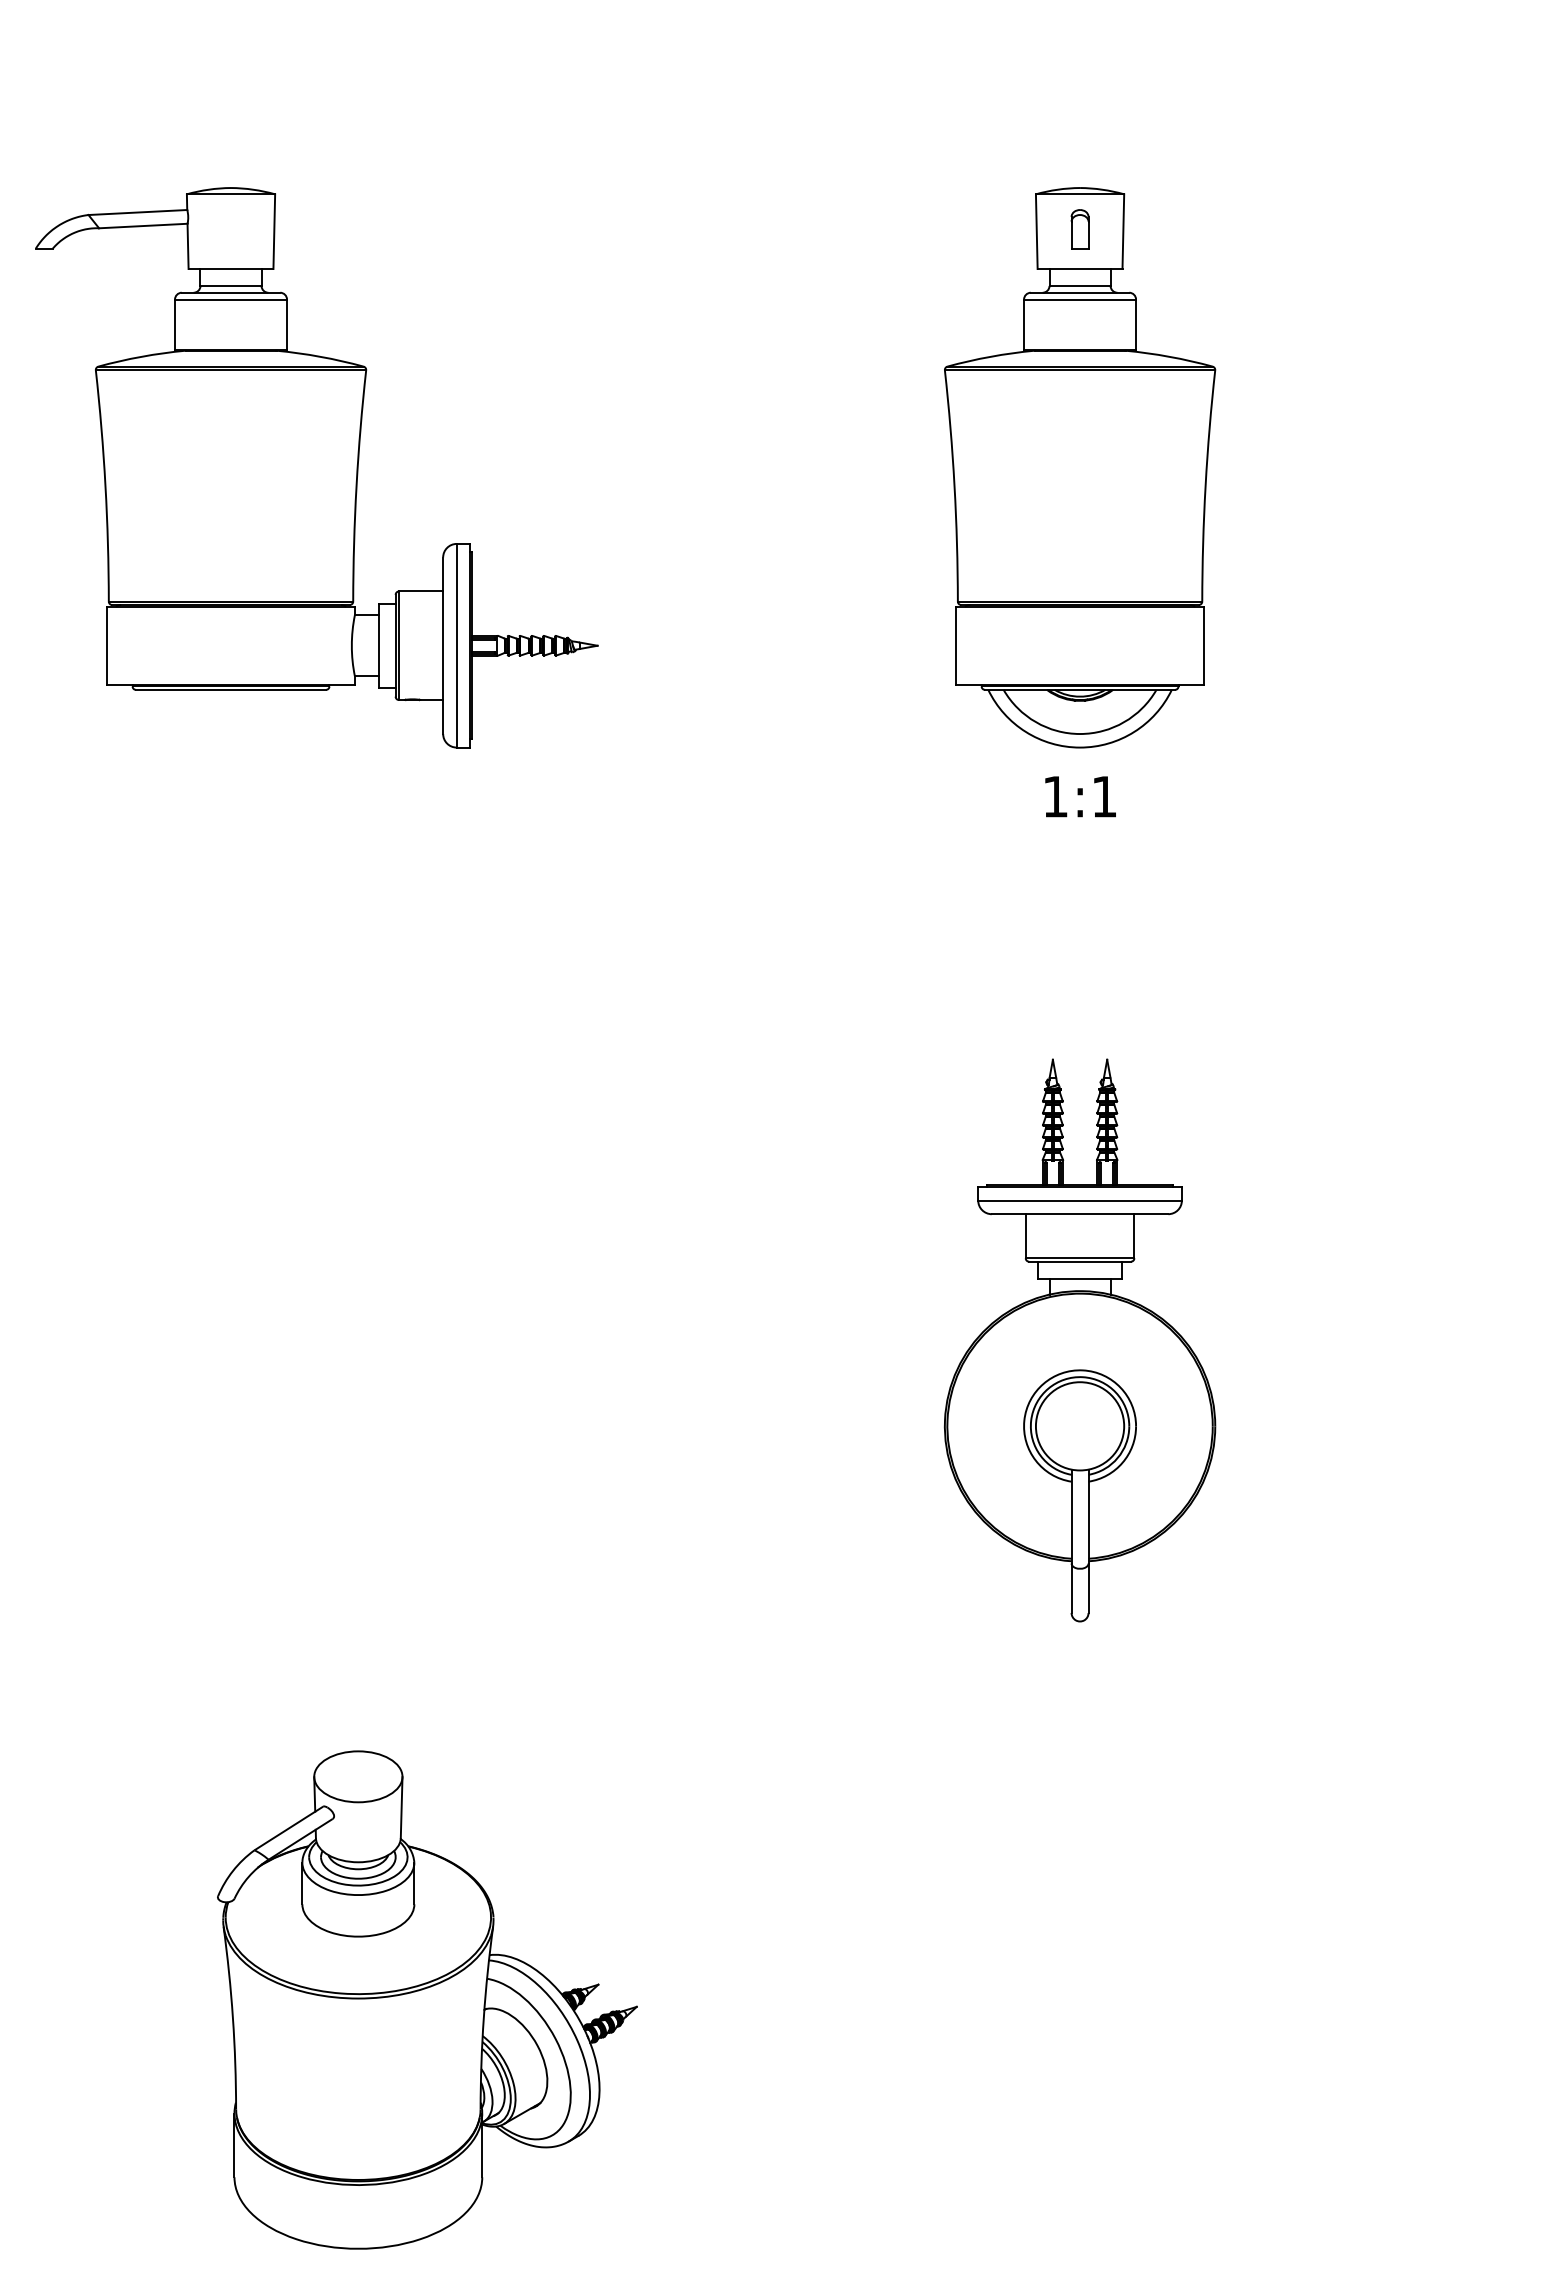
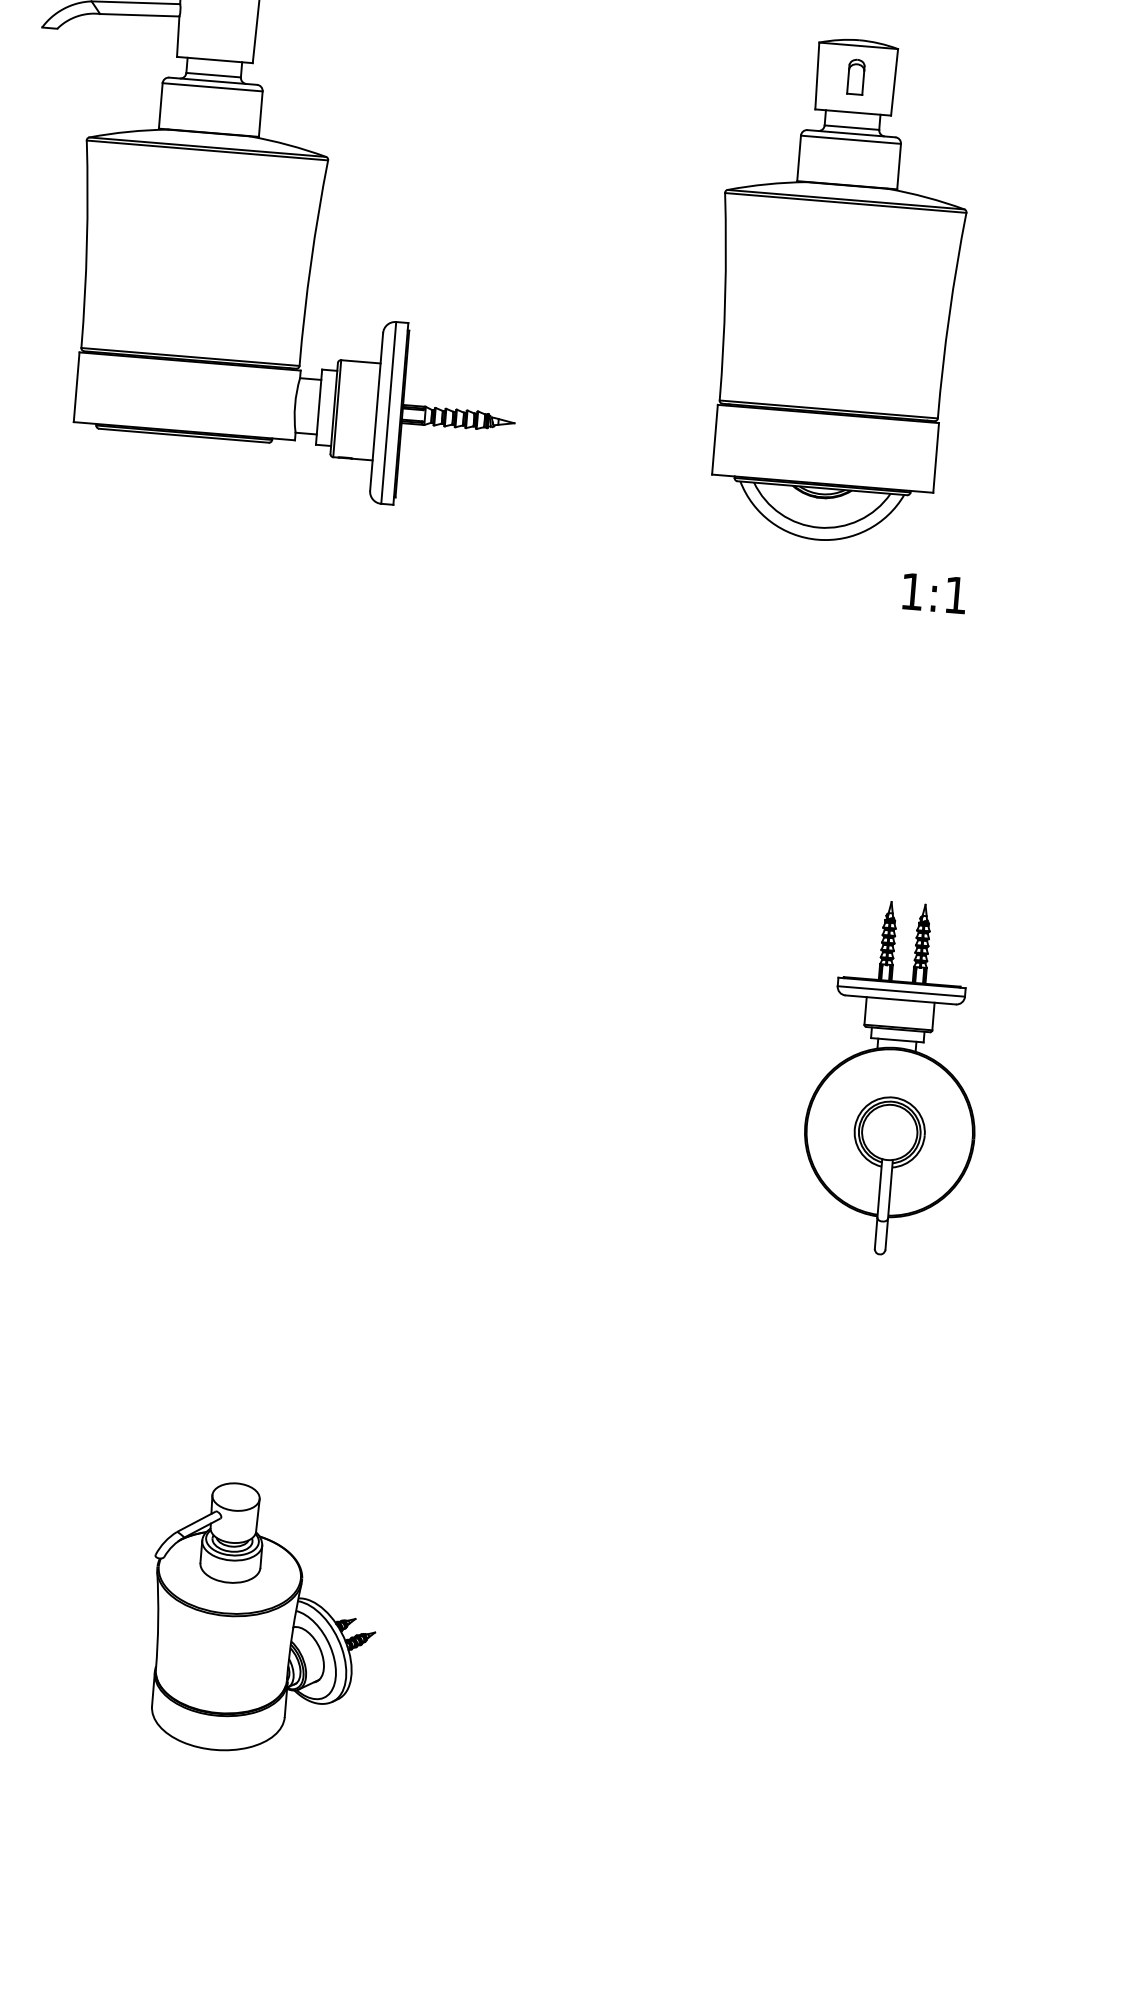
part: (1080, 467) -> (839, 289), moved
part: (1079, 1340) -> (893, 1078), size x0.7
part: (427, 1999) -> (263, 1619), size x0.6

